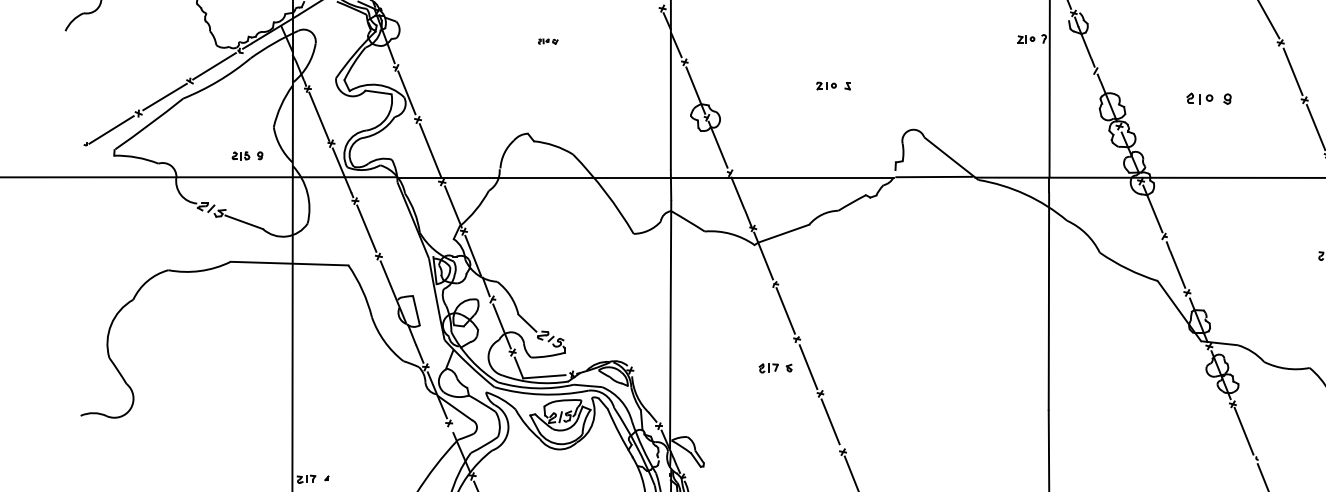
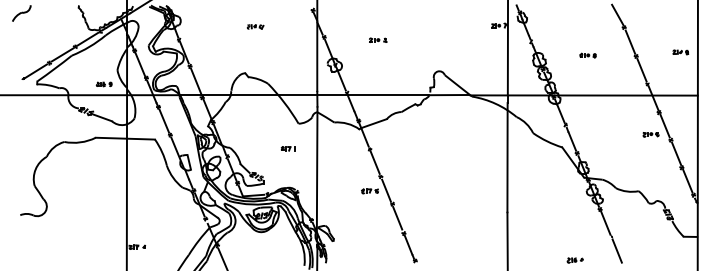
part: (548, 40) -> (255, 26), size x1.67
part: (834, 84) -> (378, 39), moved
part: (1207, 98) -> (587, 55), size x0.71
part: (611, 283) -> (287, 148), added

